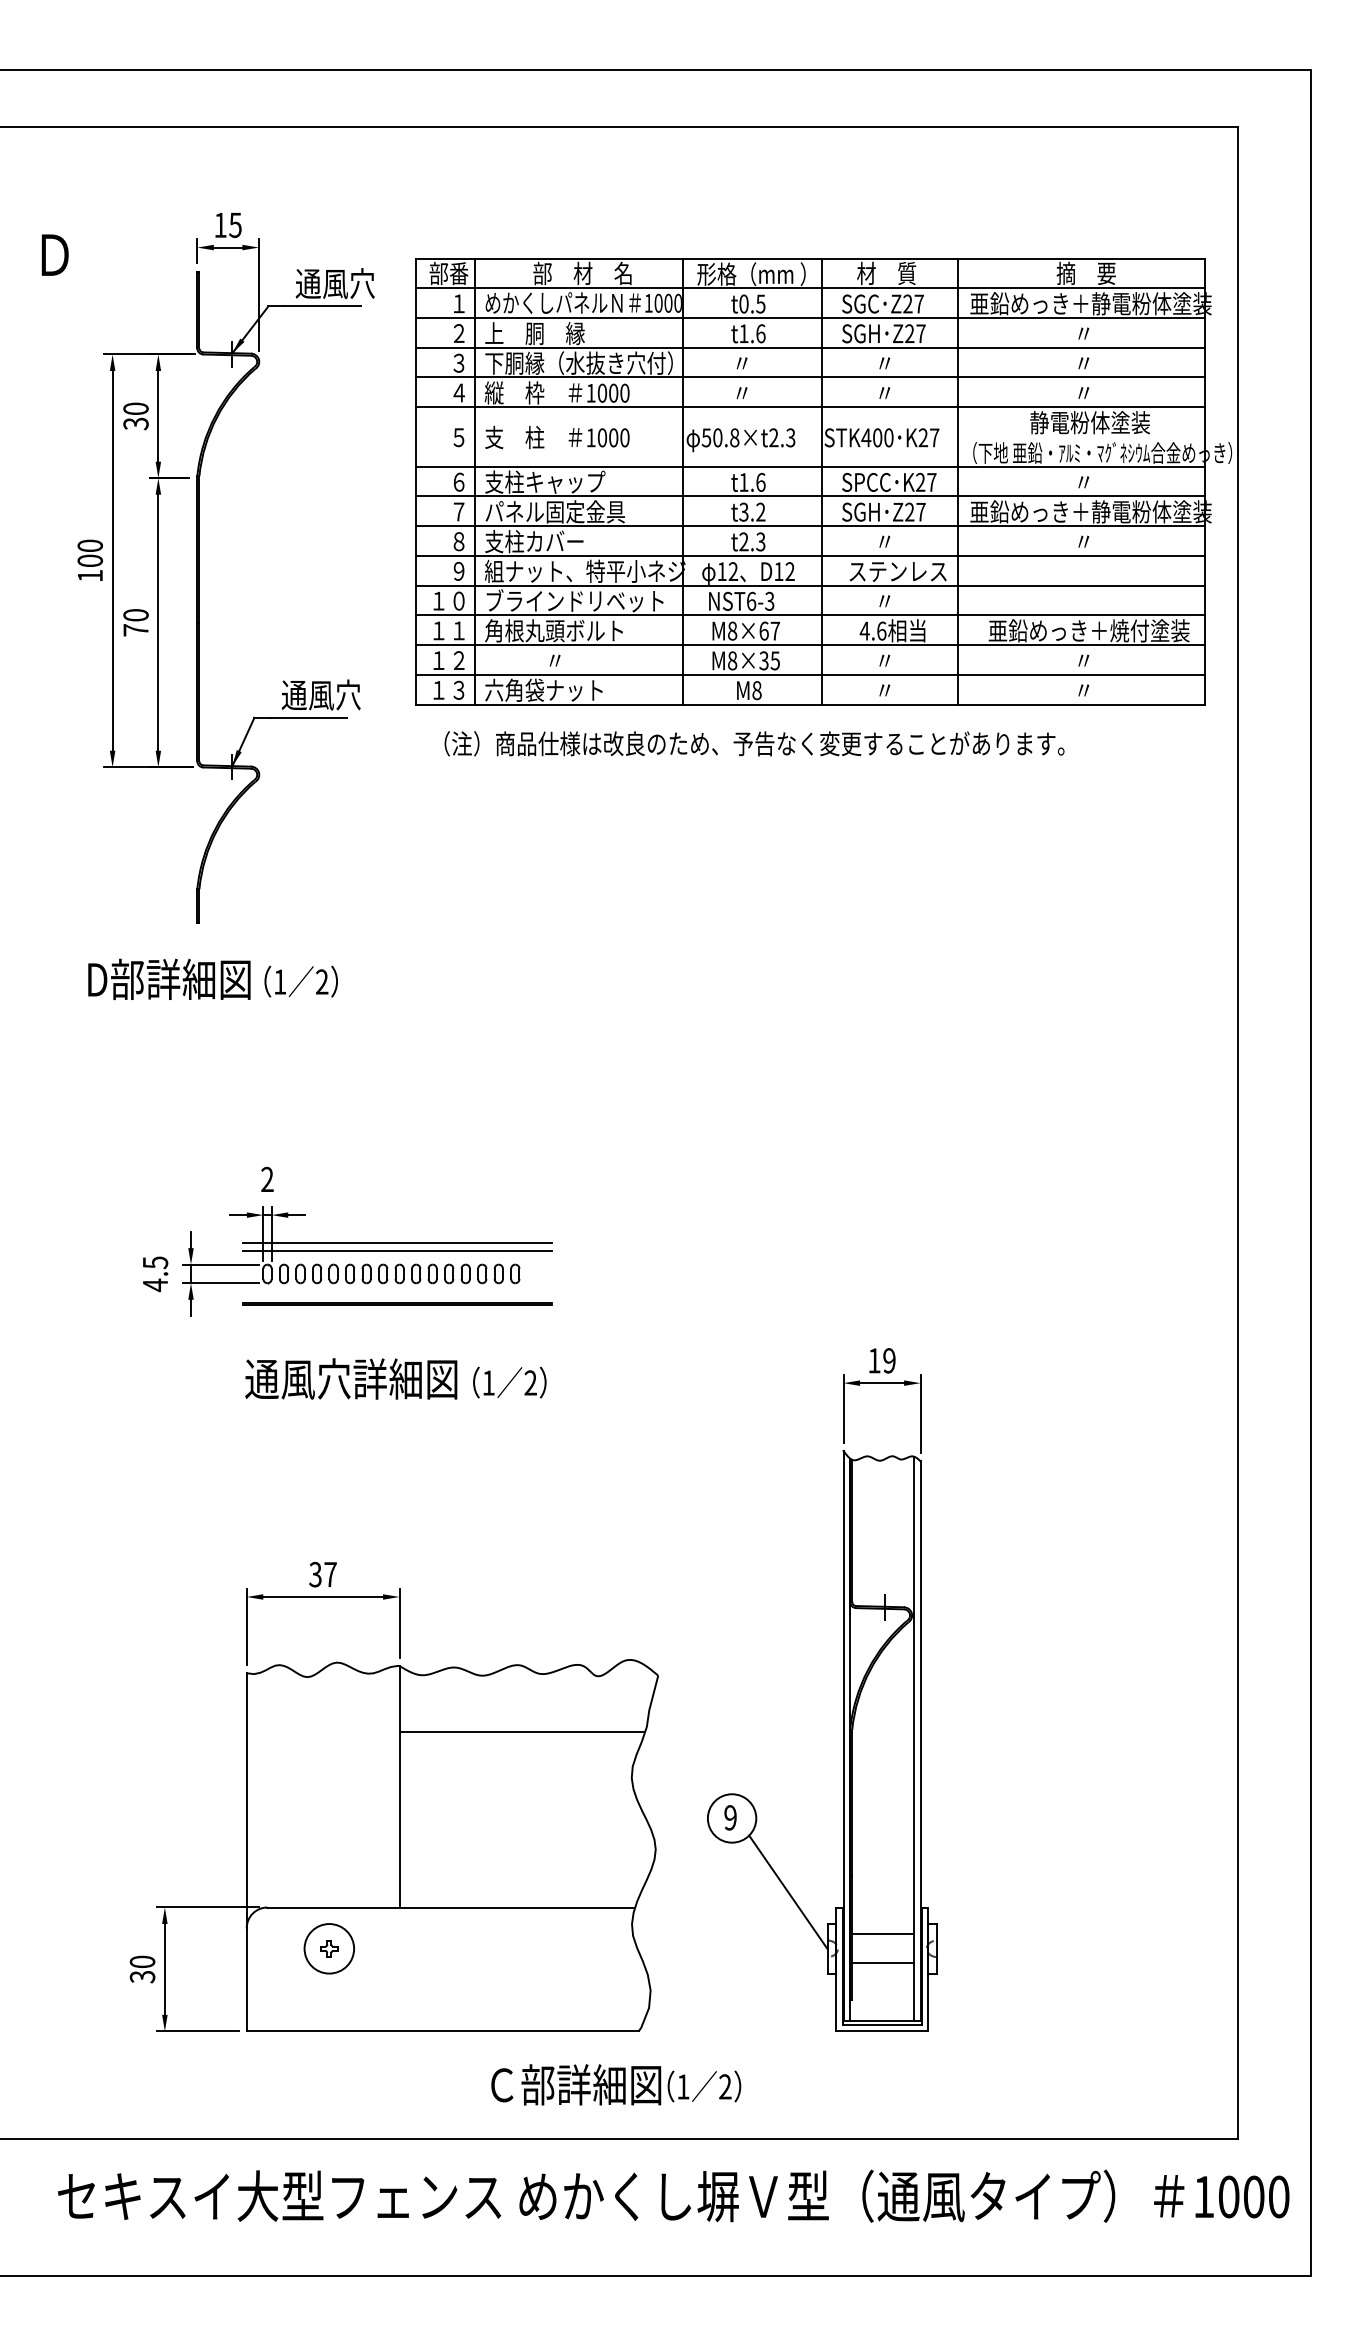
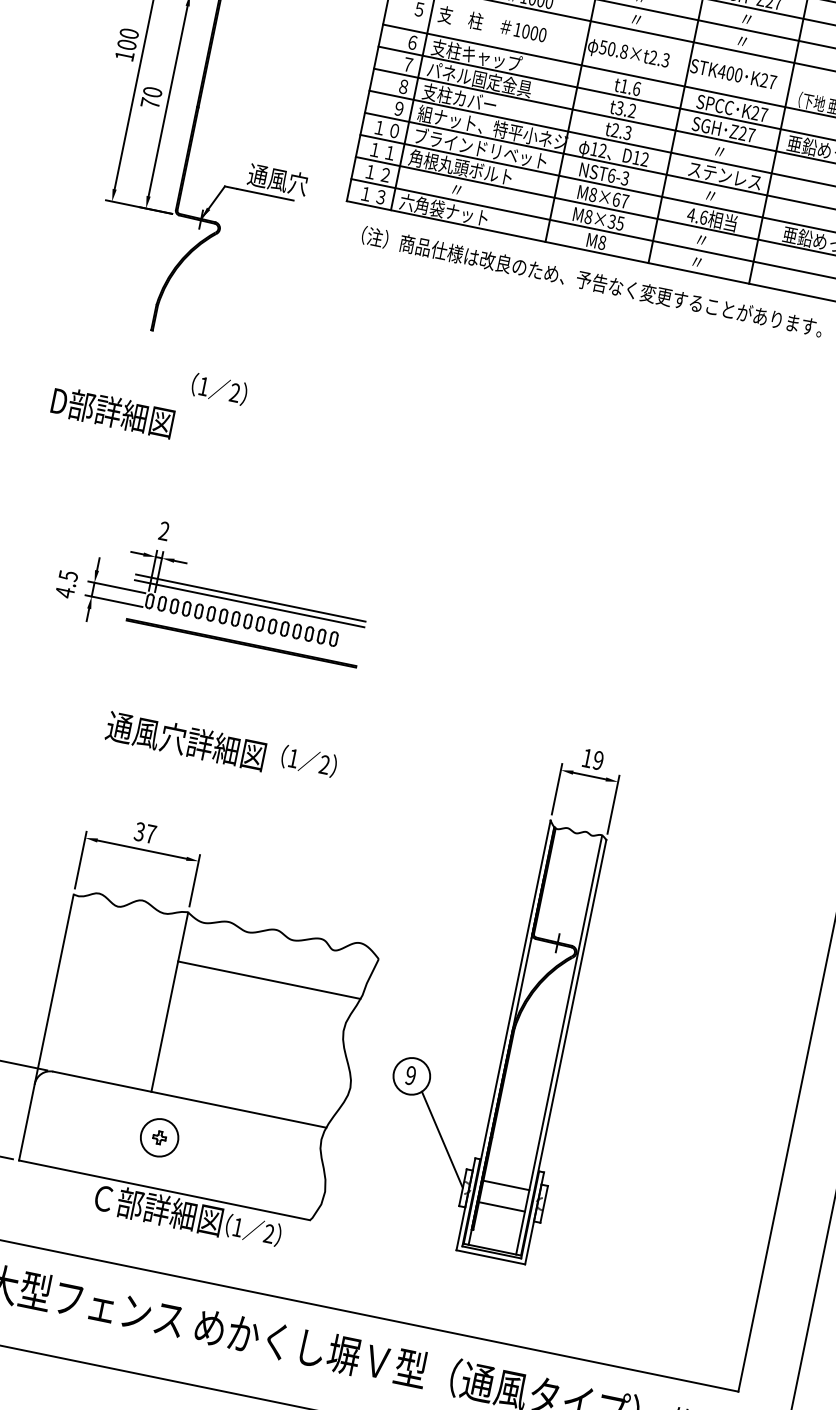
text: (169, 978) -> (113, 411), moved
text: (351, 1378) -> (186, 740), moved
text: (509, 1382) -> (308, 761), moved
part: (328, 1948) -> (159, 1137), moved
text: (616, 2084) -> (188, 1215), moved

